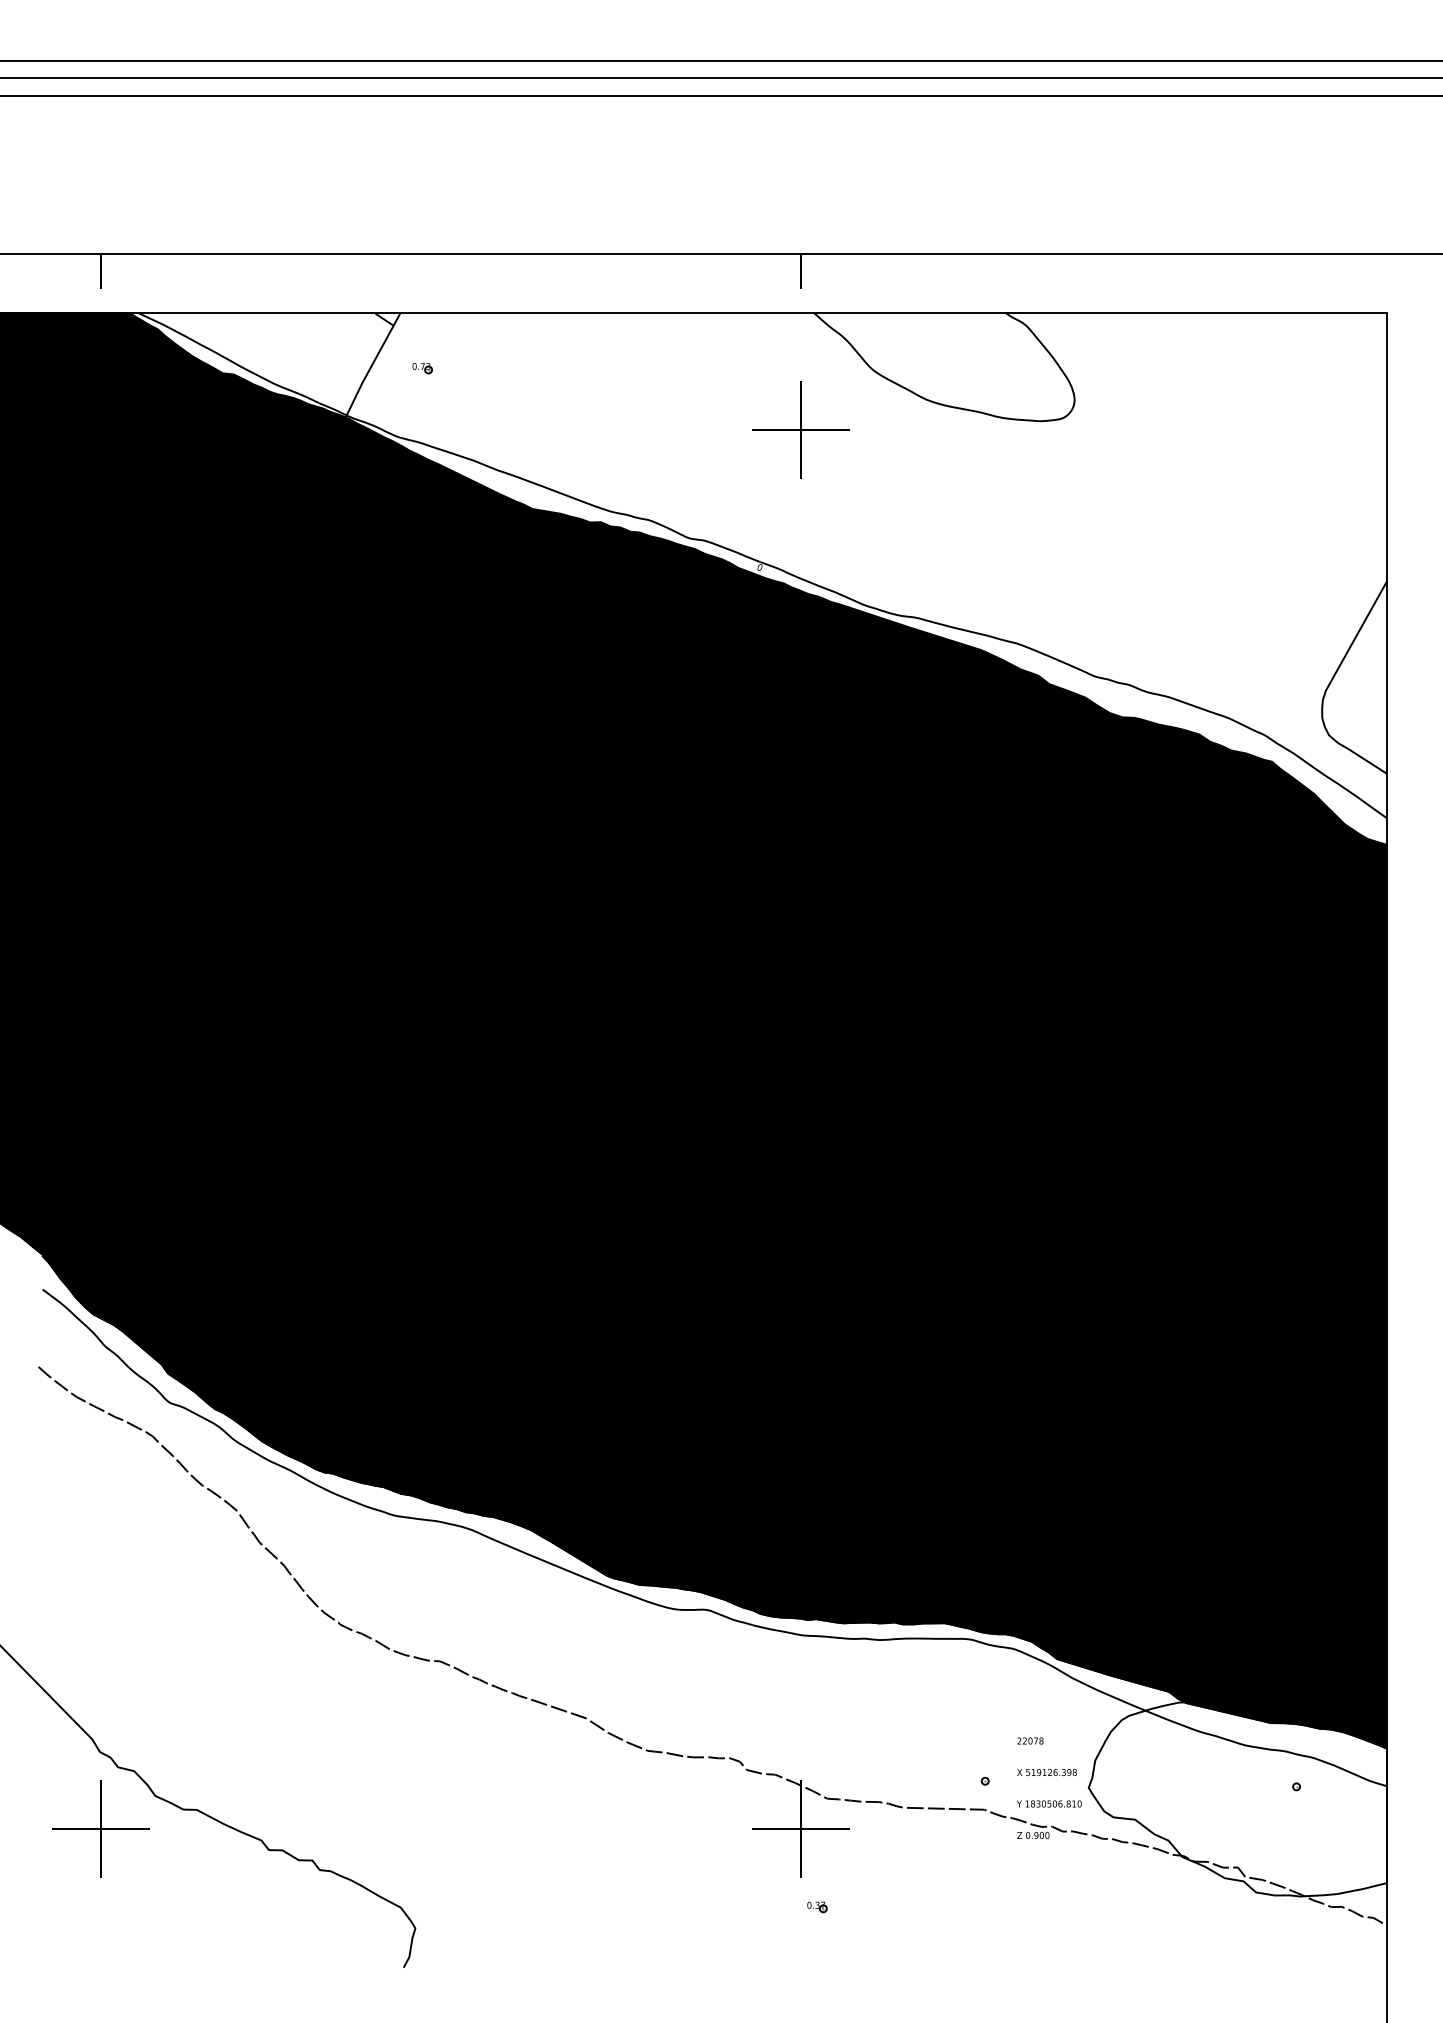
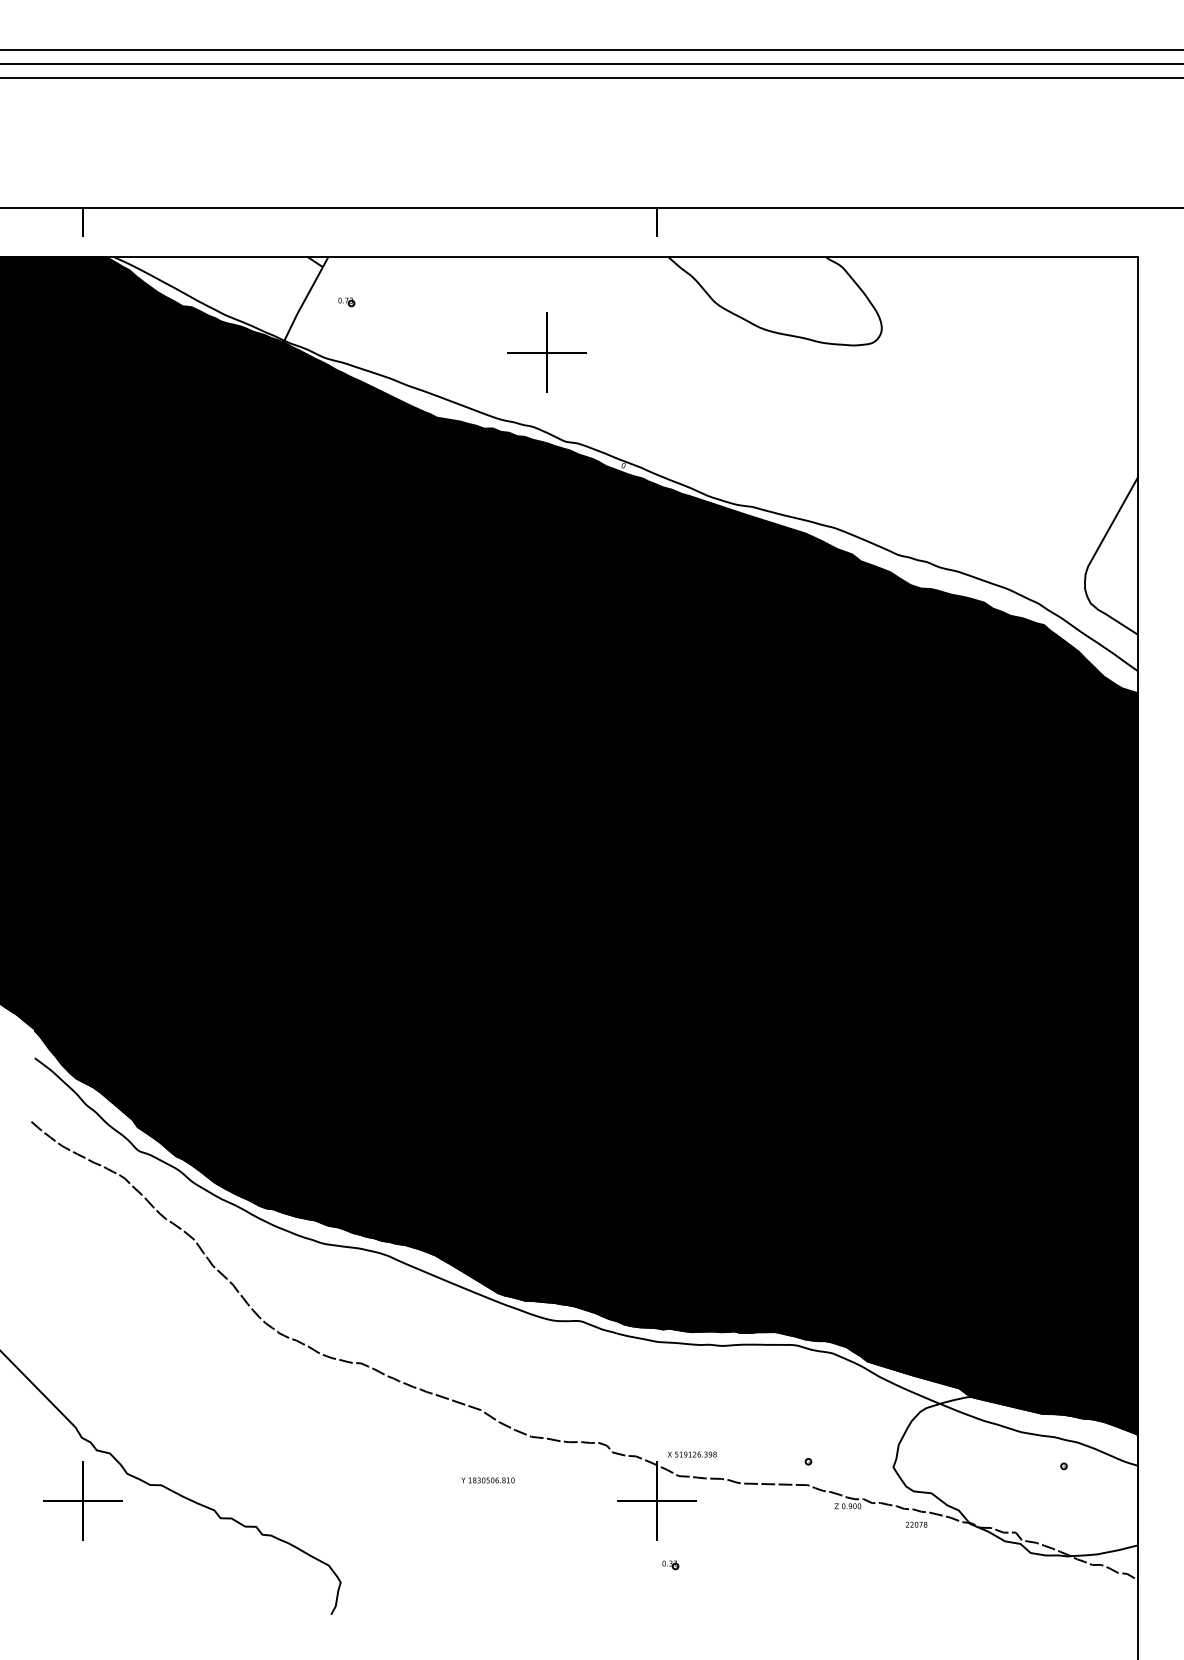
part: (800, 429) -> (546, 352), moved
text: (1030, 1740) -> (916, 1524), moved
text: (1046, 1772) -> (691, 1454), moved
text: (1048, 1804) -> (487, 1480), moved

